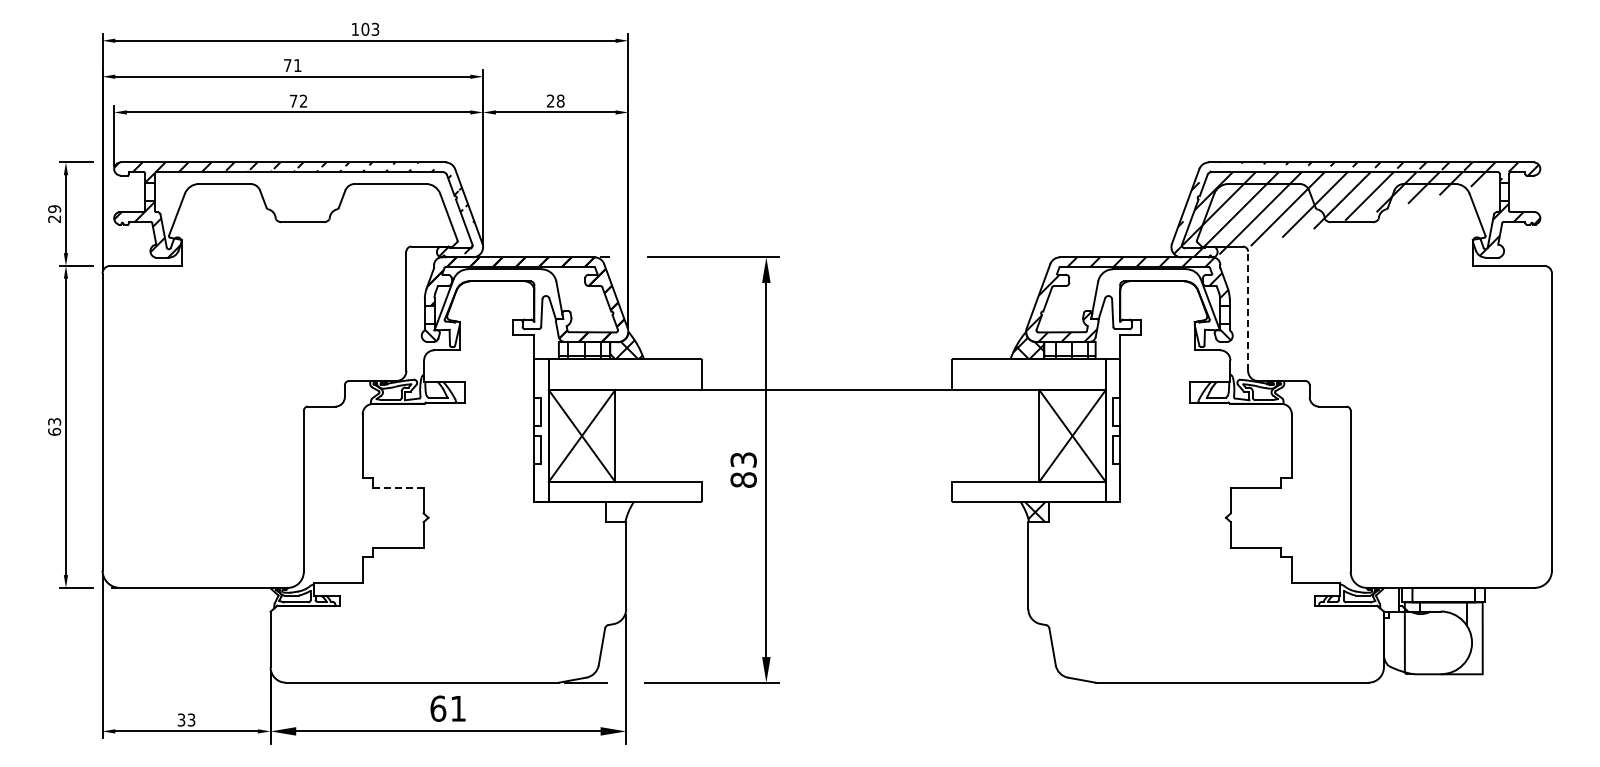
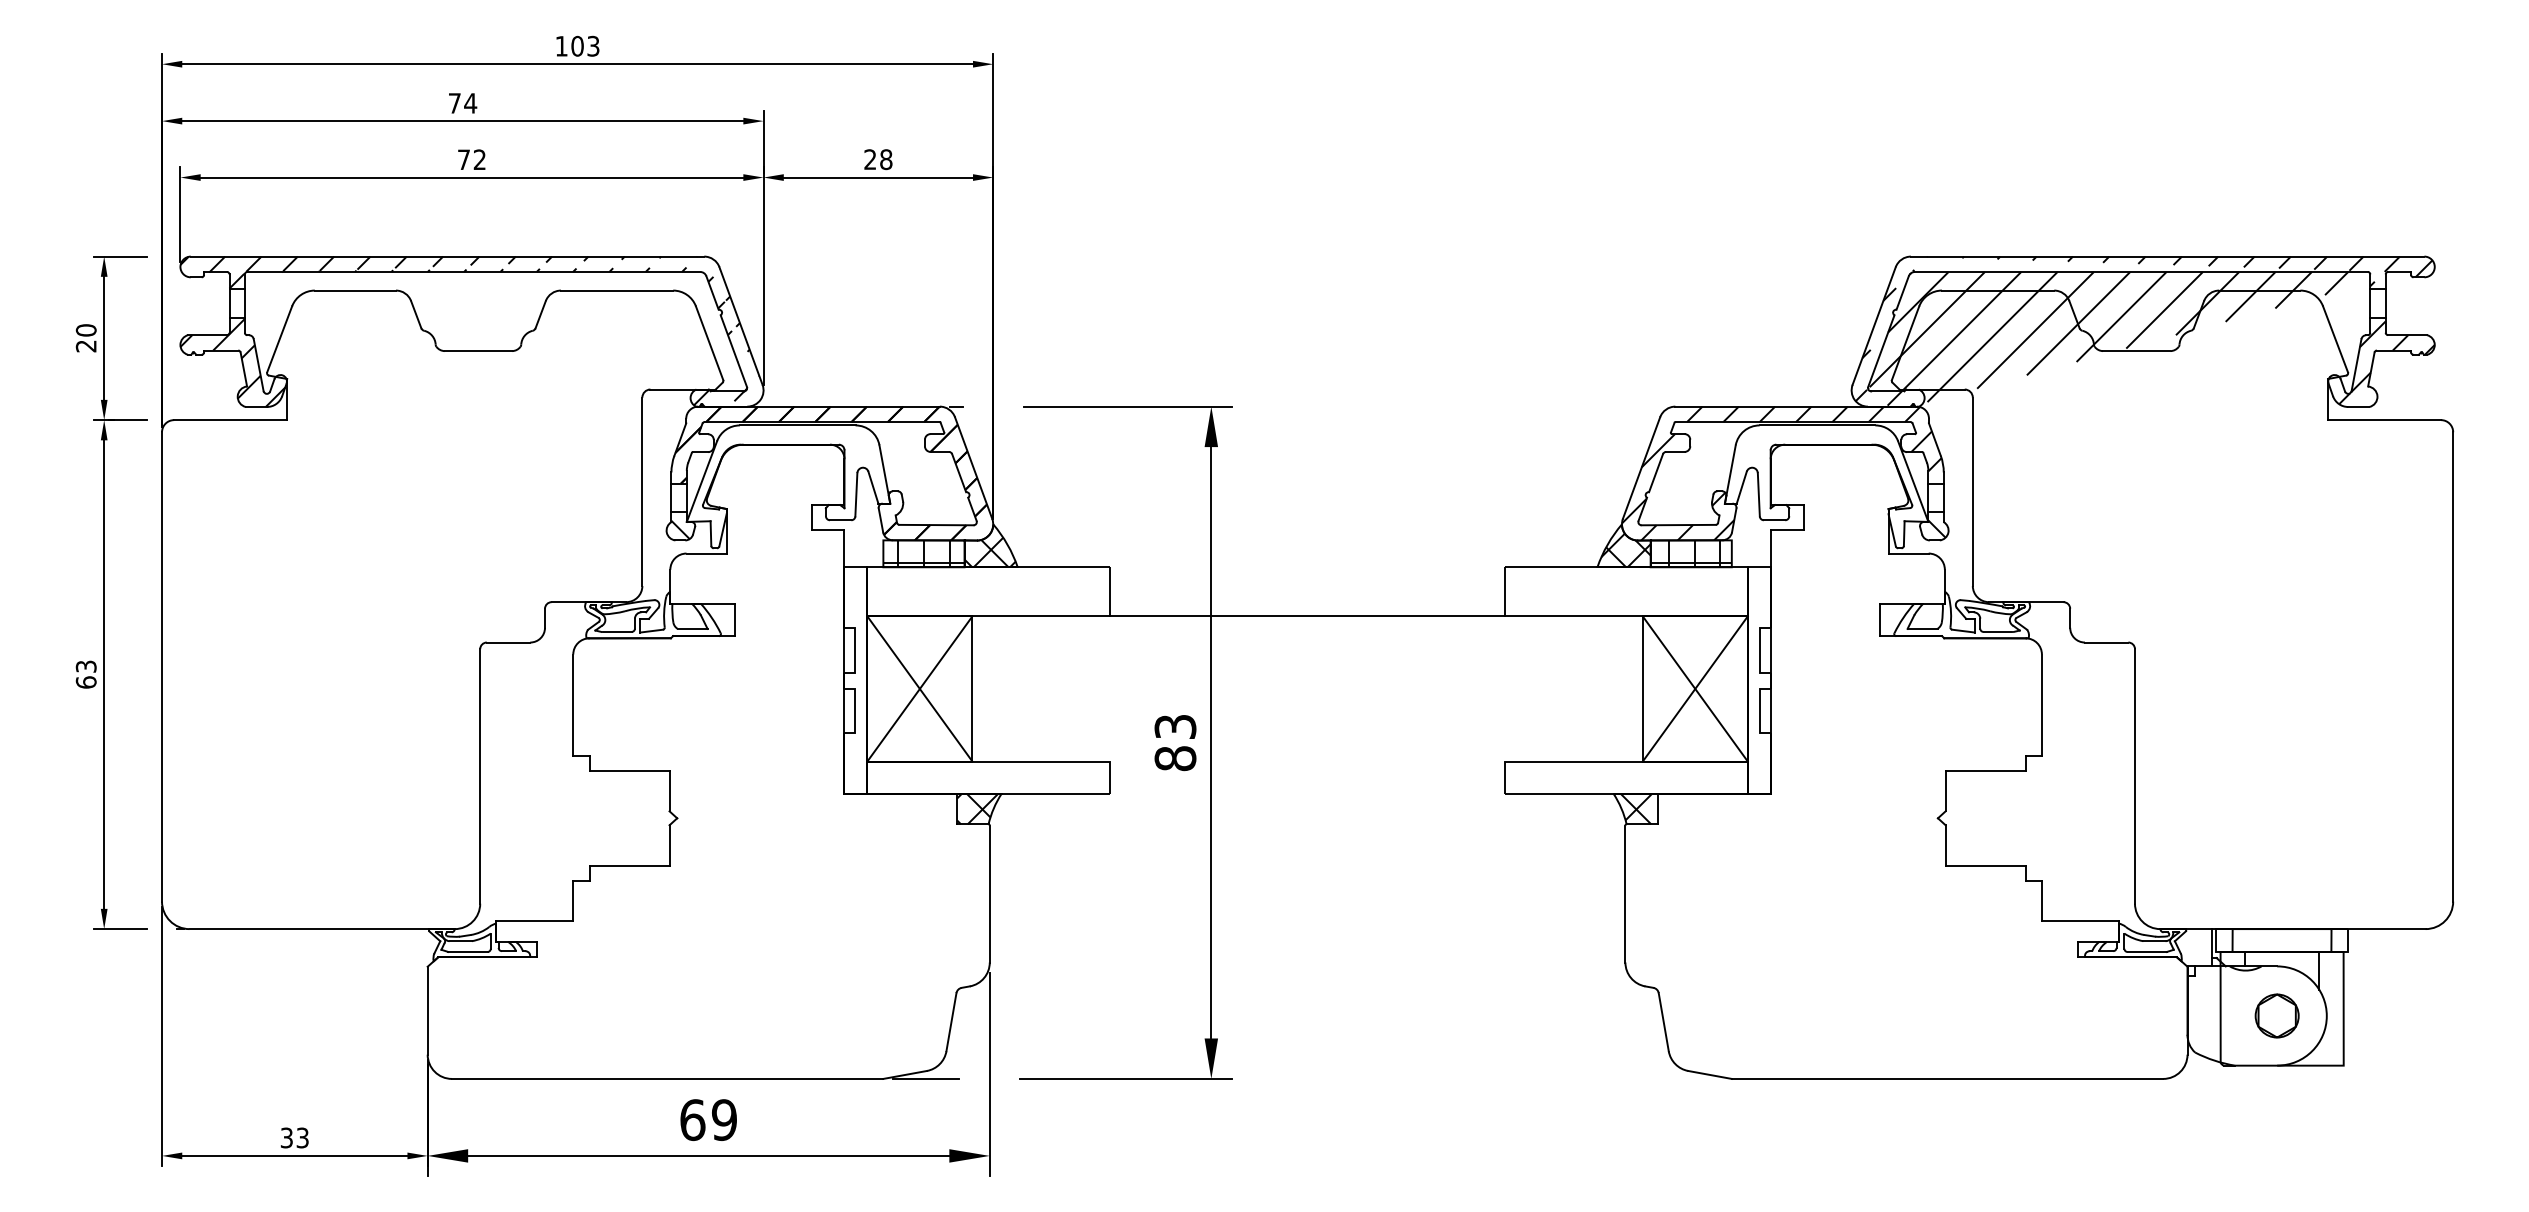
text: (297, 65) -> (470, 103), 71 -> 74
text: (54, 209) -> (86, 330), 29 -> 20
line: (1248, 311) -> (1973, 492), dashed -> solid
line: (398, 487) -> (629, 770), dashed -> solid
hatch: (618, 511) -> (977, 808), added
part: (1440, 642) -> (2276, 1015), added
text: (458, 708) -> (724, 1119), 61 -> 69

